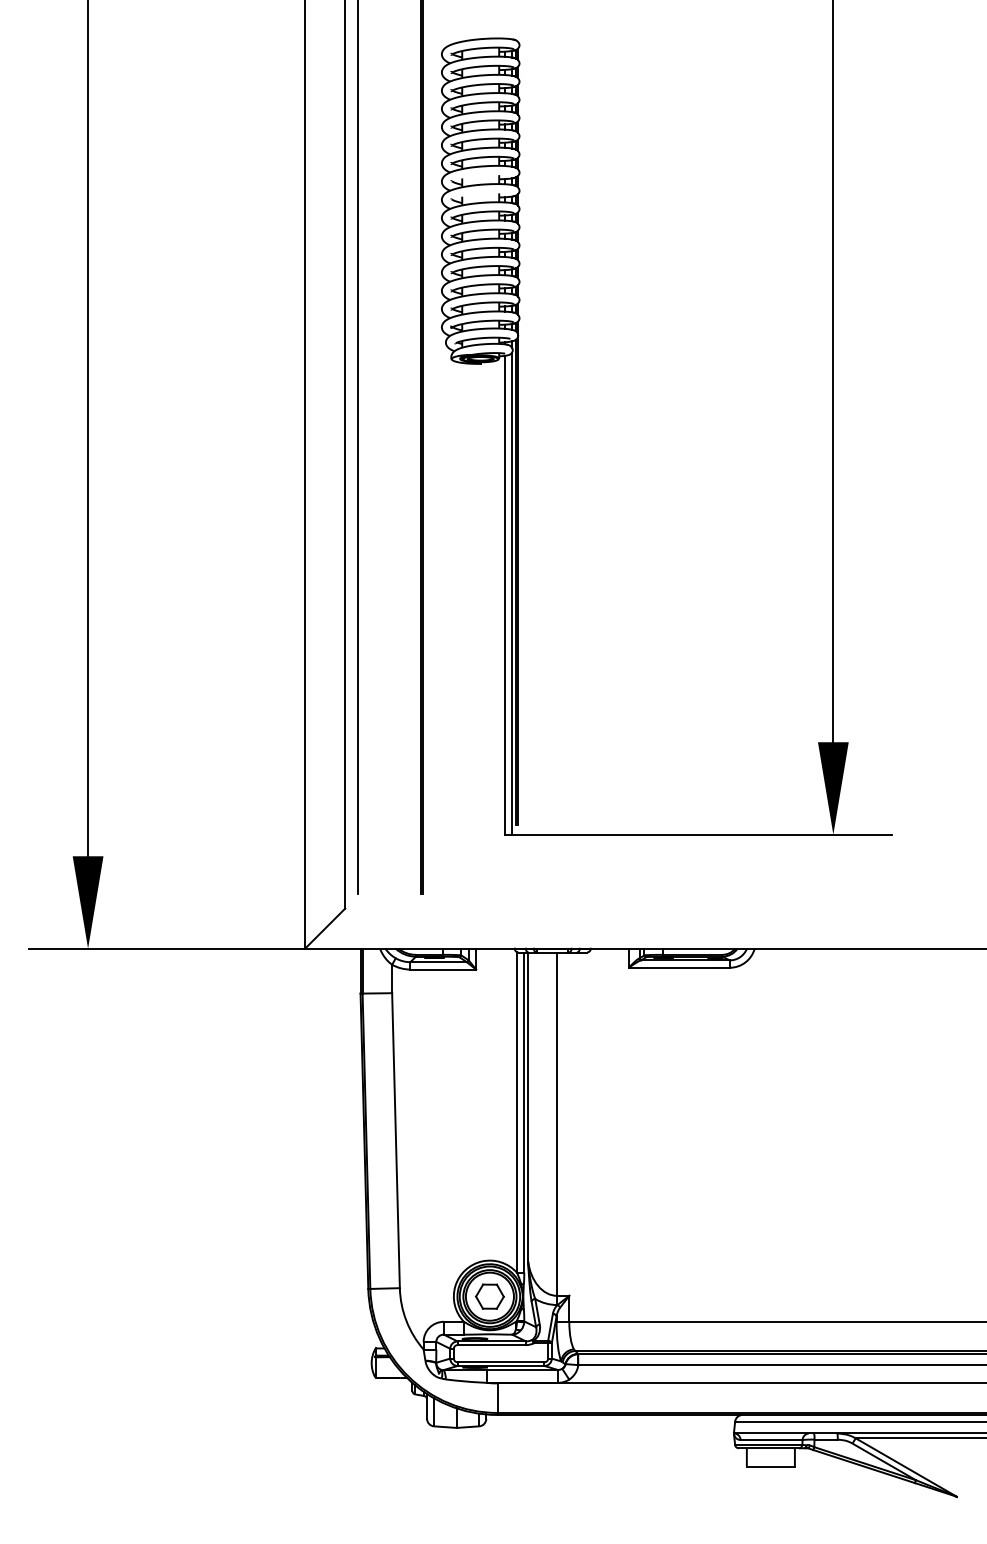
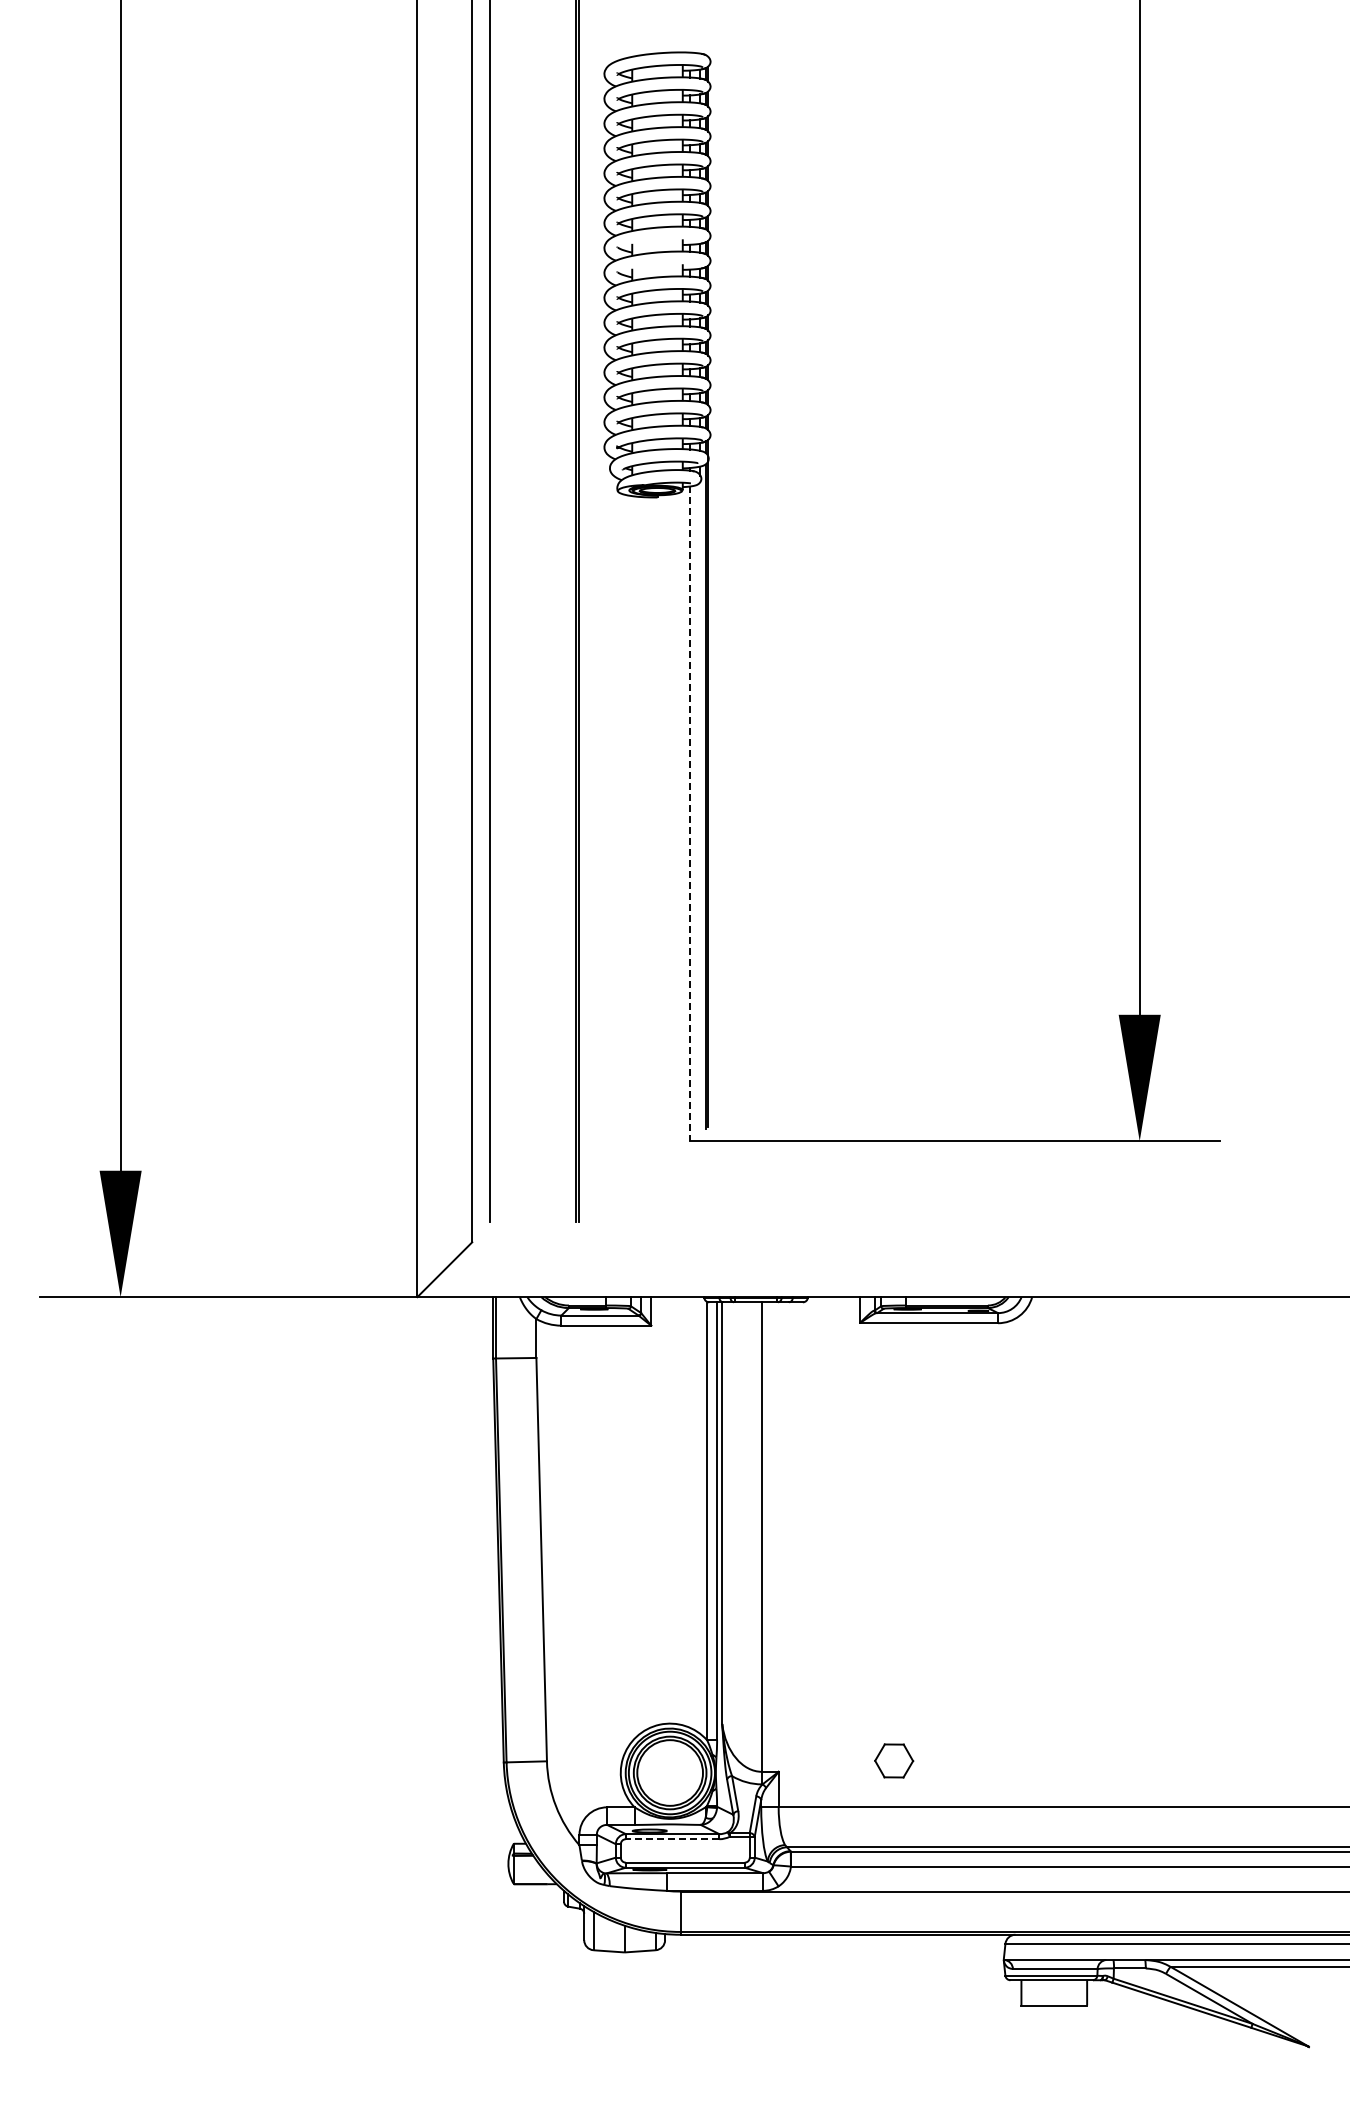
line: (512, 593) -> (700, 811), removed
line: (504, 595) -> (690, 814), solid -> dashed
part: (490, 1296) -> (894, 1760), moved
line: (491, 1345) -> (672, 1839), solid -> dashed

